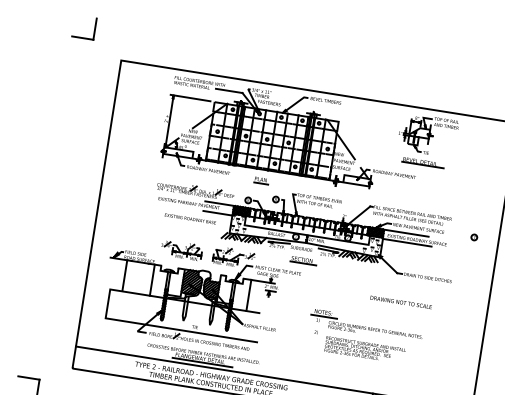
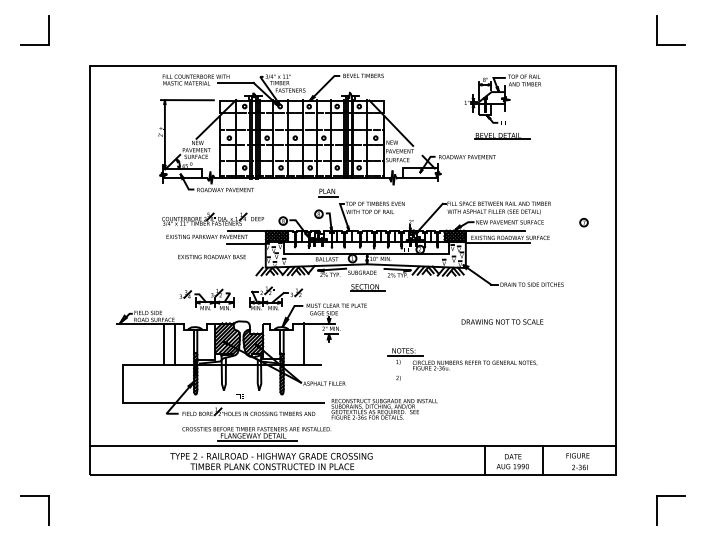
part: (261, 180) -> (328, 192), moved
line: (124, 275) -> (163, 343), moved
text: (365, 350) -> (384, 409), moved

